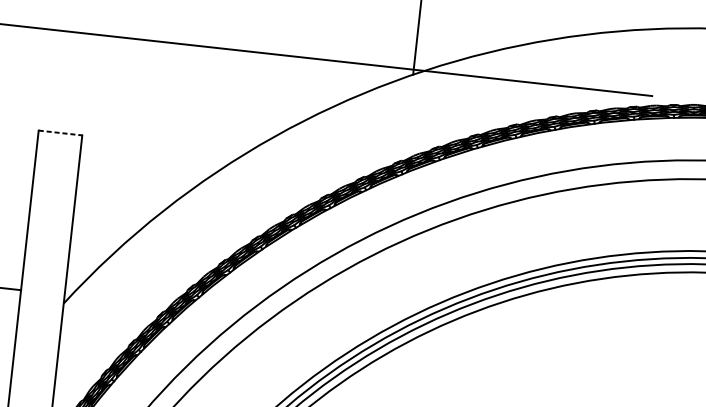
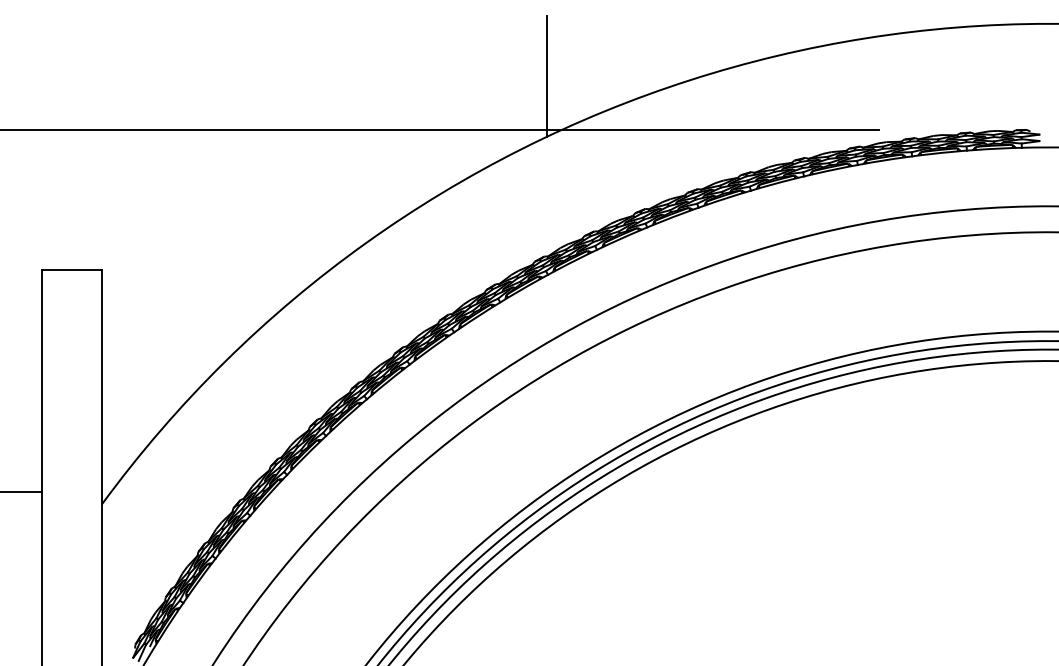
line: (60, 133) -> (72, 270), dashed -> solid

